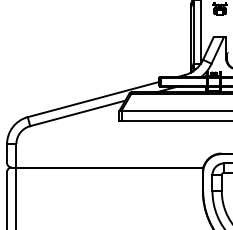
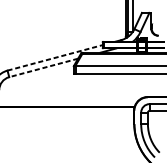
line: (93, 99) -> (55, 57), solid -> dashed
line: (77, 113) -> (43, 67), solid -> dashed

